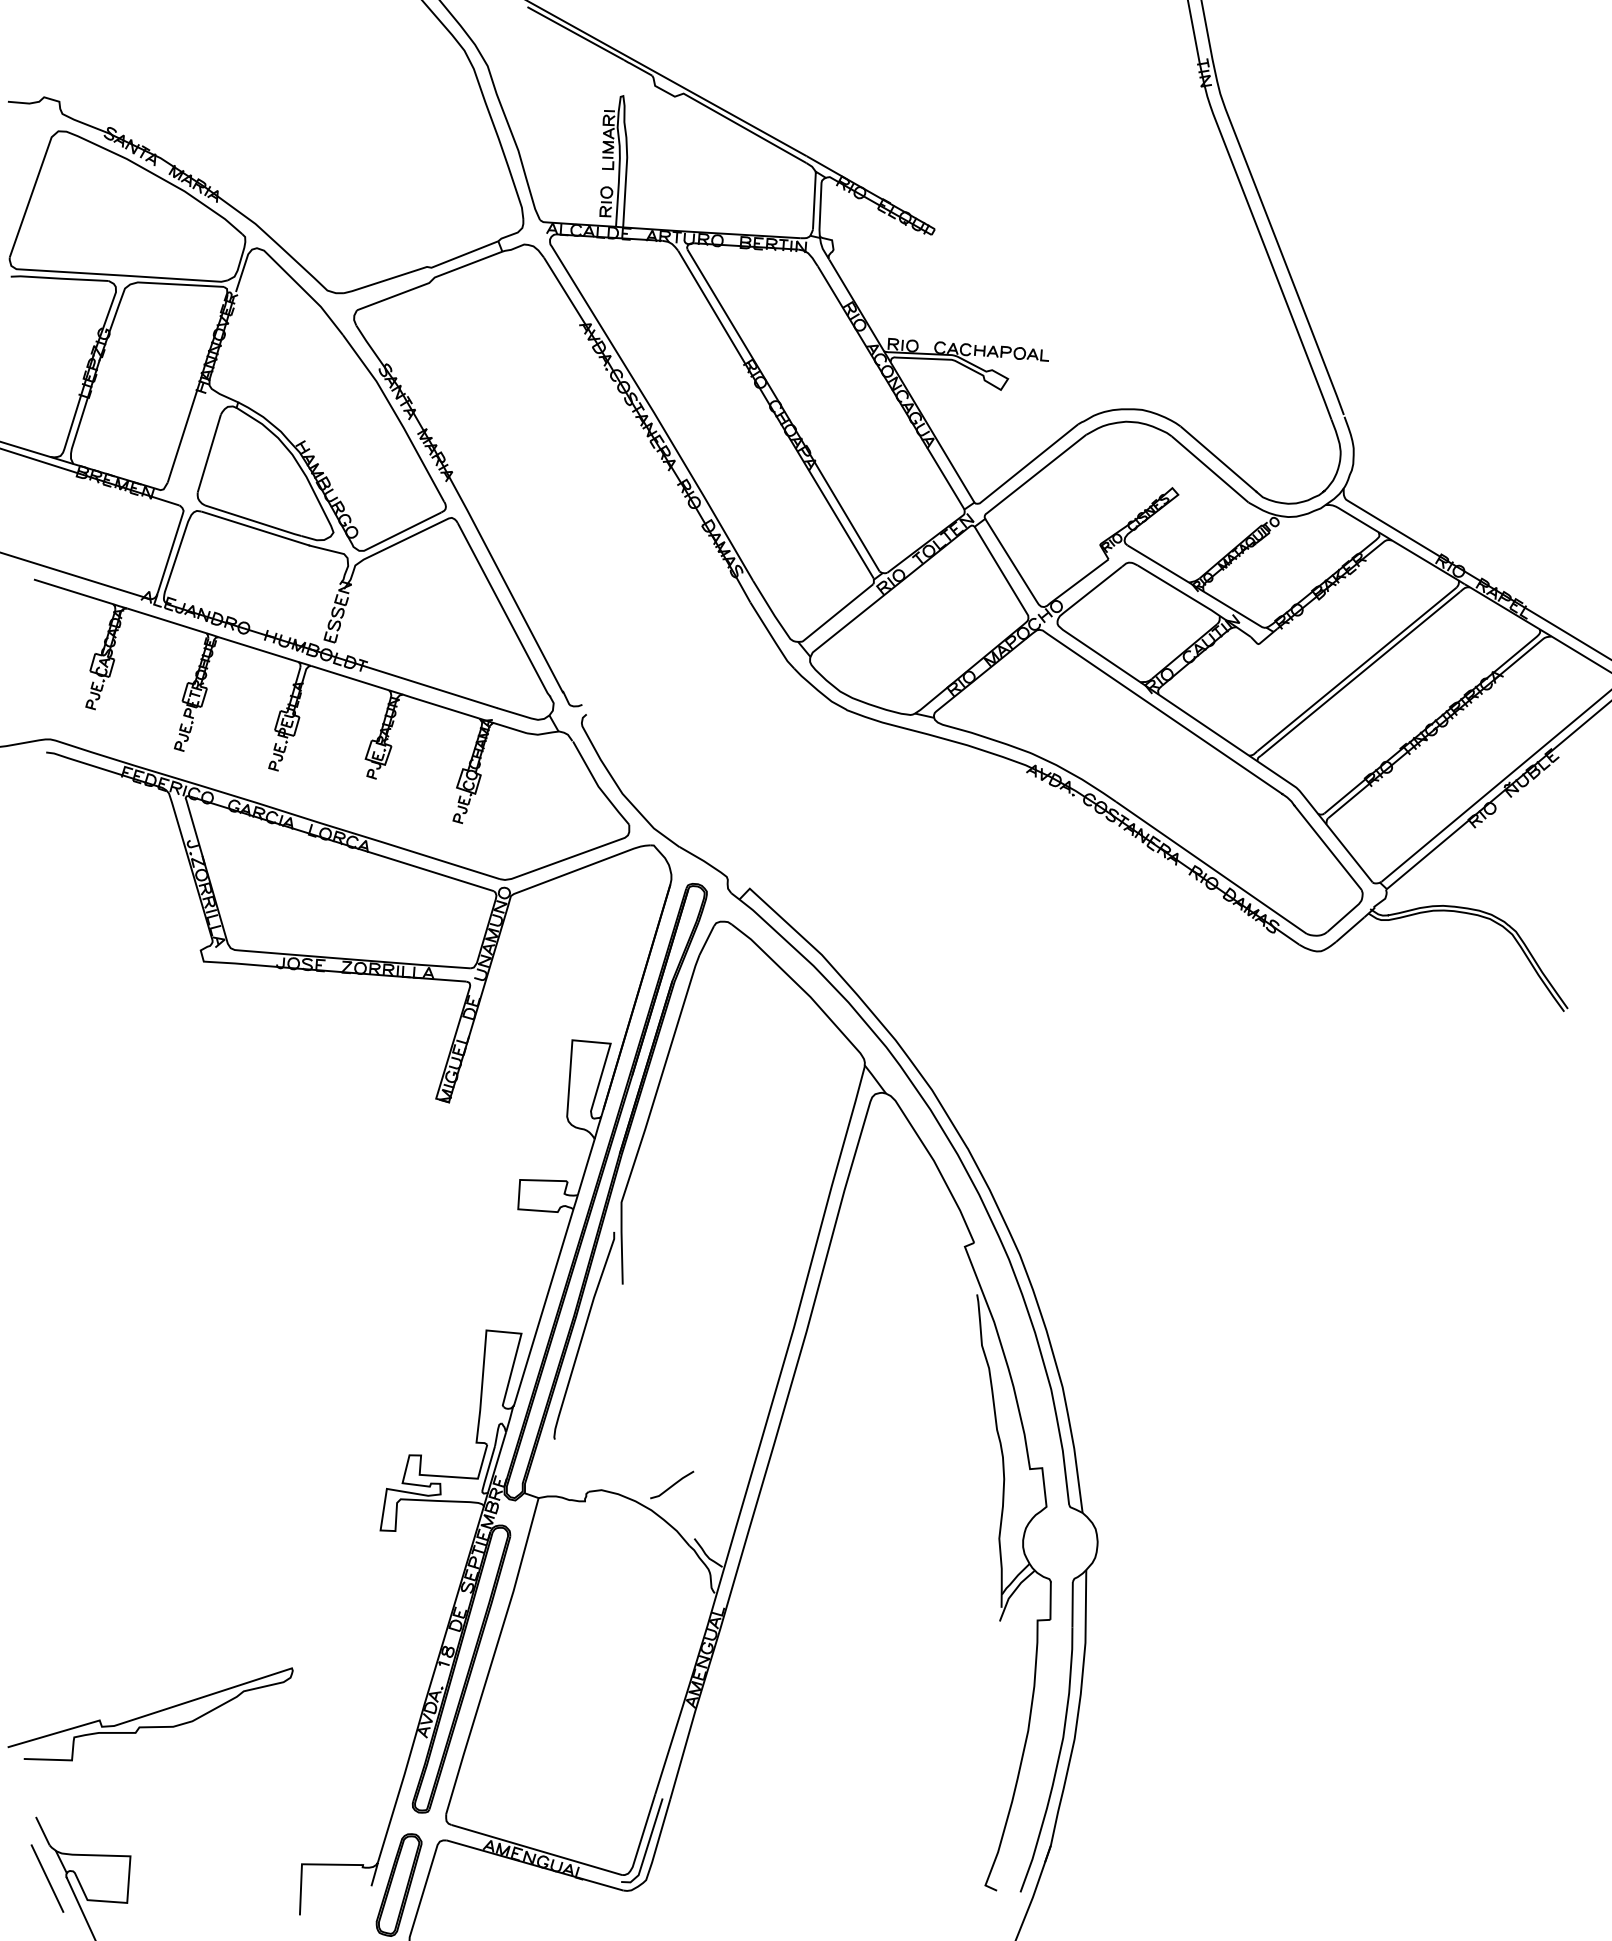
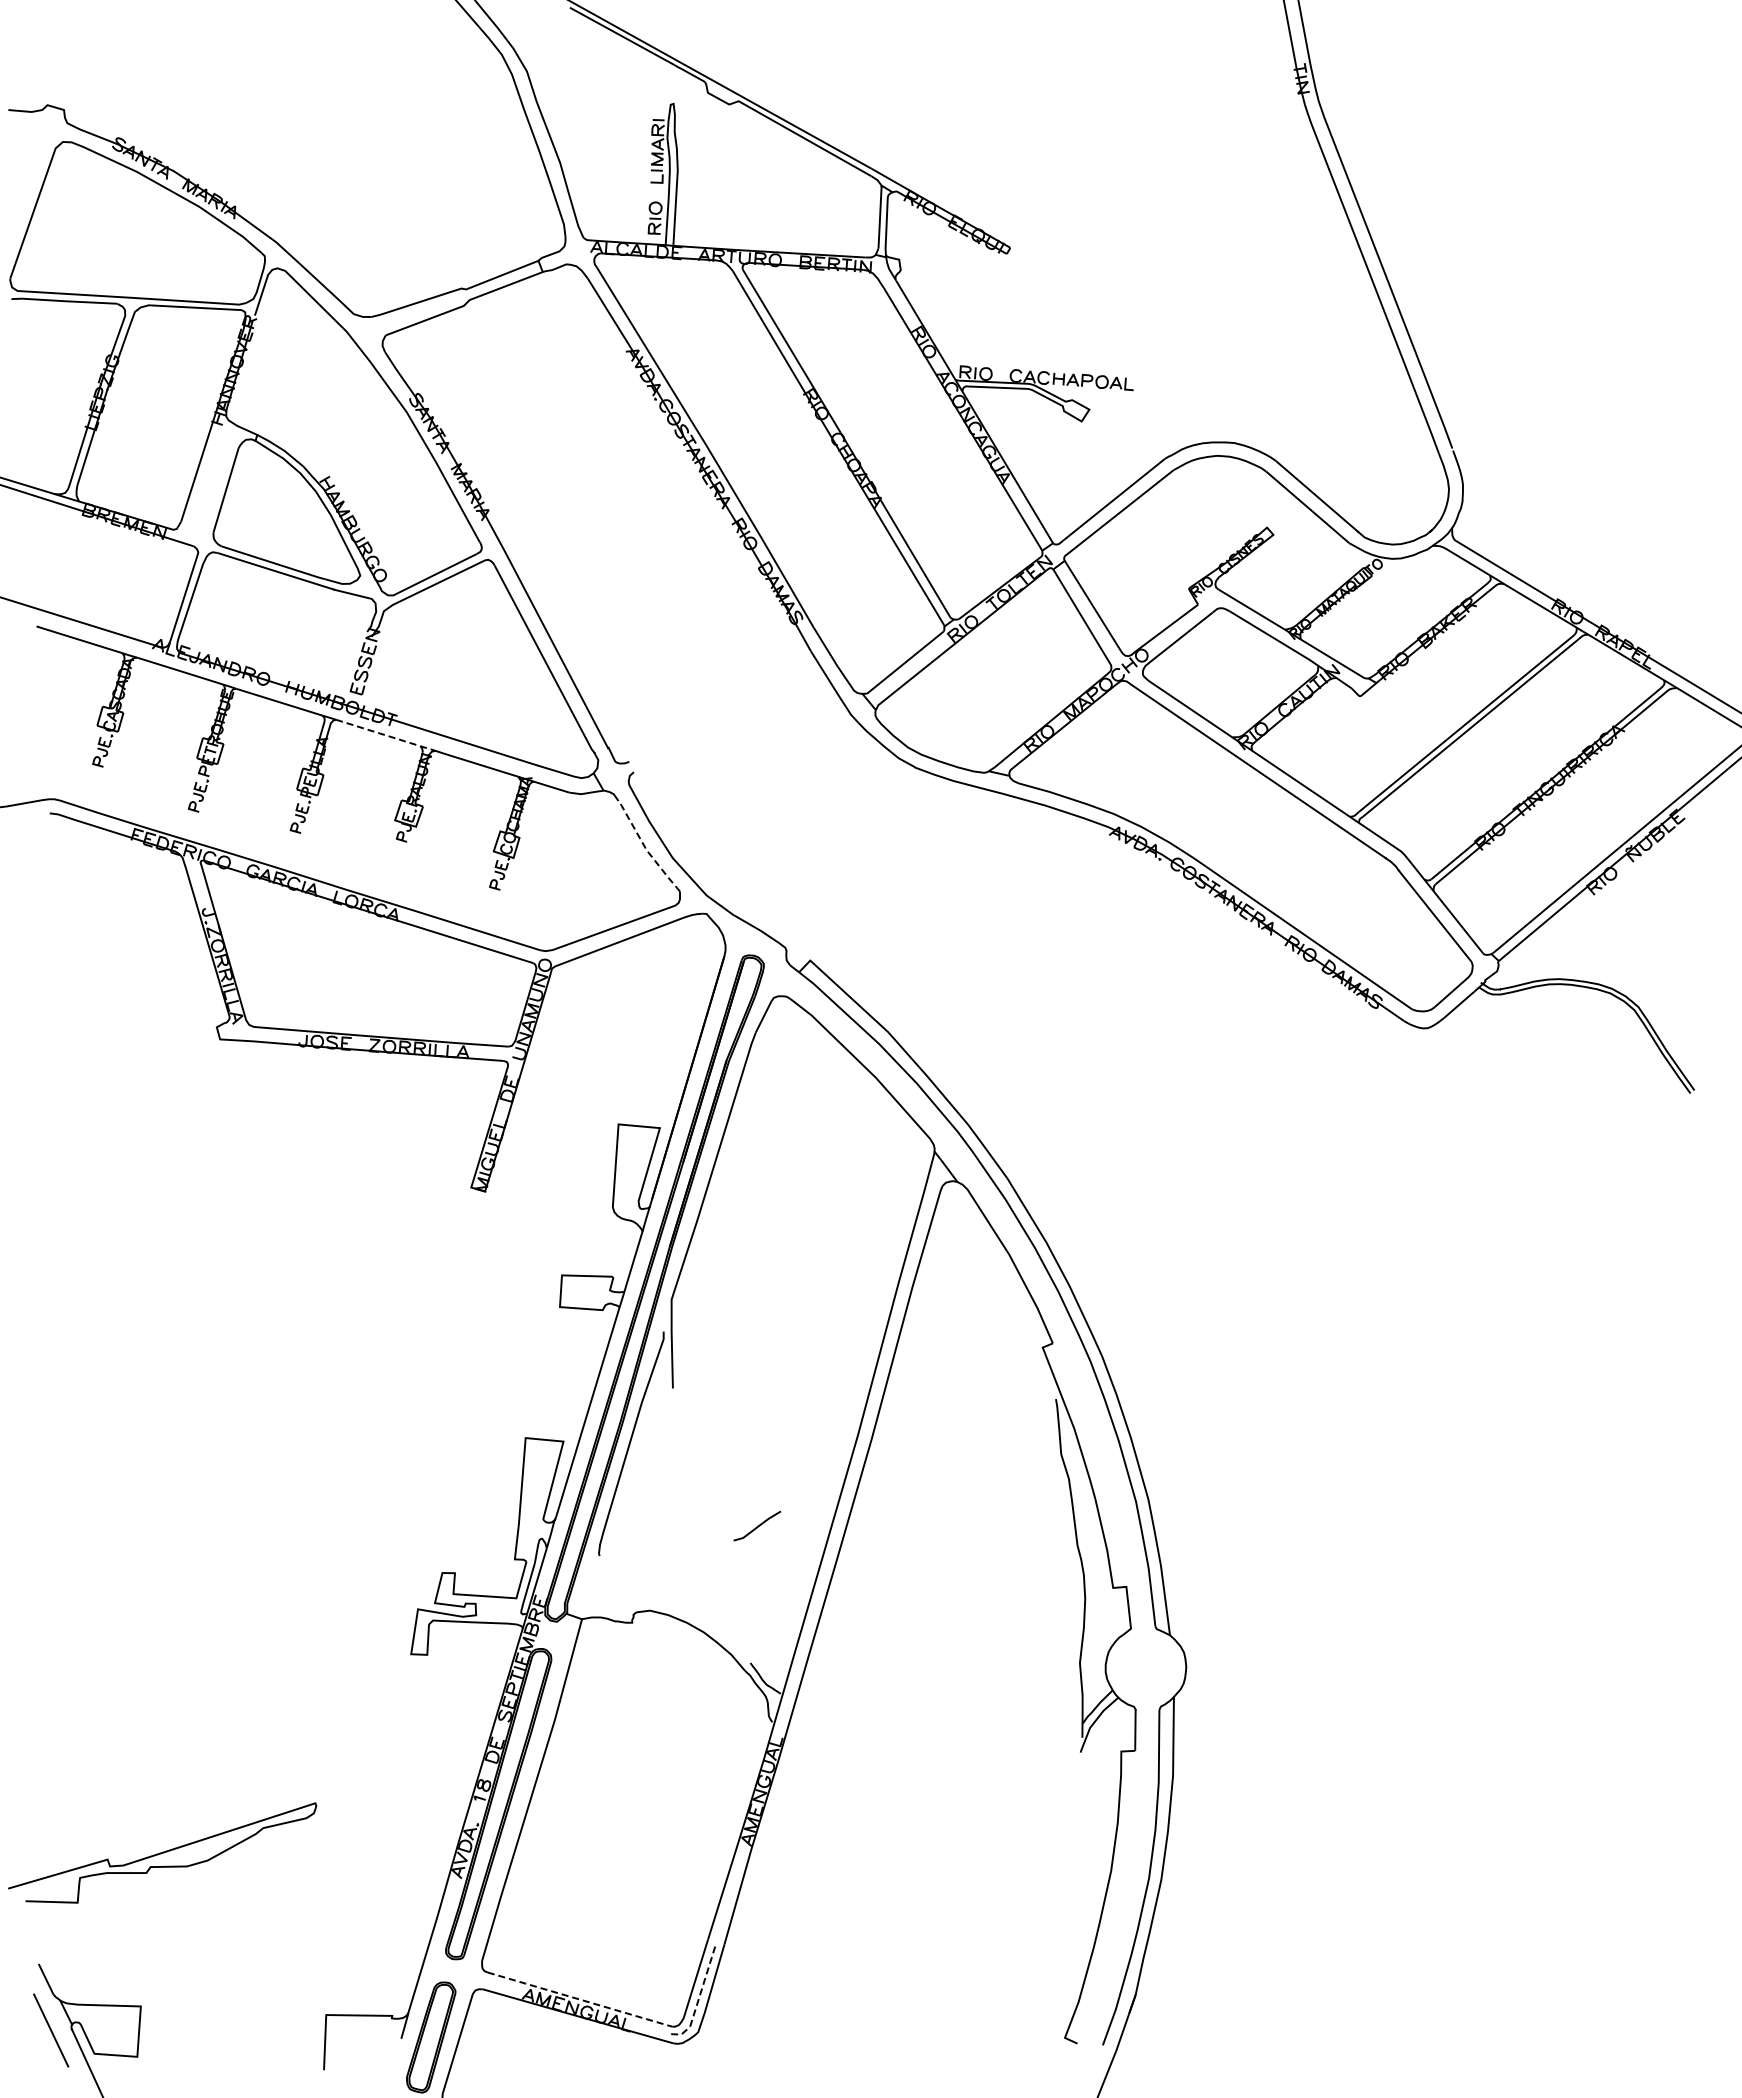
line: (357, 680) -> (386, 735), solid -> dashed
line: (598, 785) -> (646, 849), solid -> dashed
curve: (672, 1484) -> (757, 1525), moved
line: (647, 1848) -> (699, 1997), solid -> dashed
line: (537, 1849) -> (580, 1999), solid -> dashed

